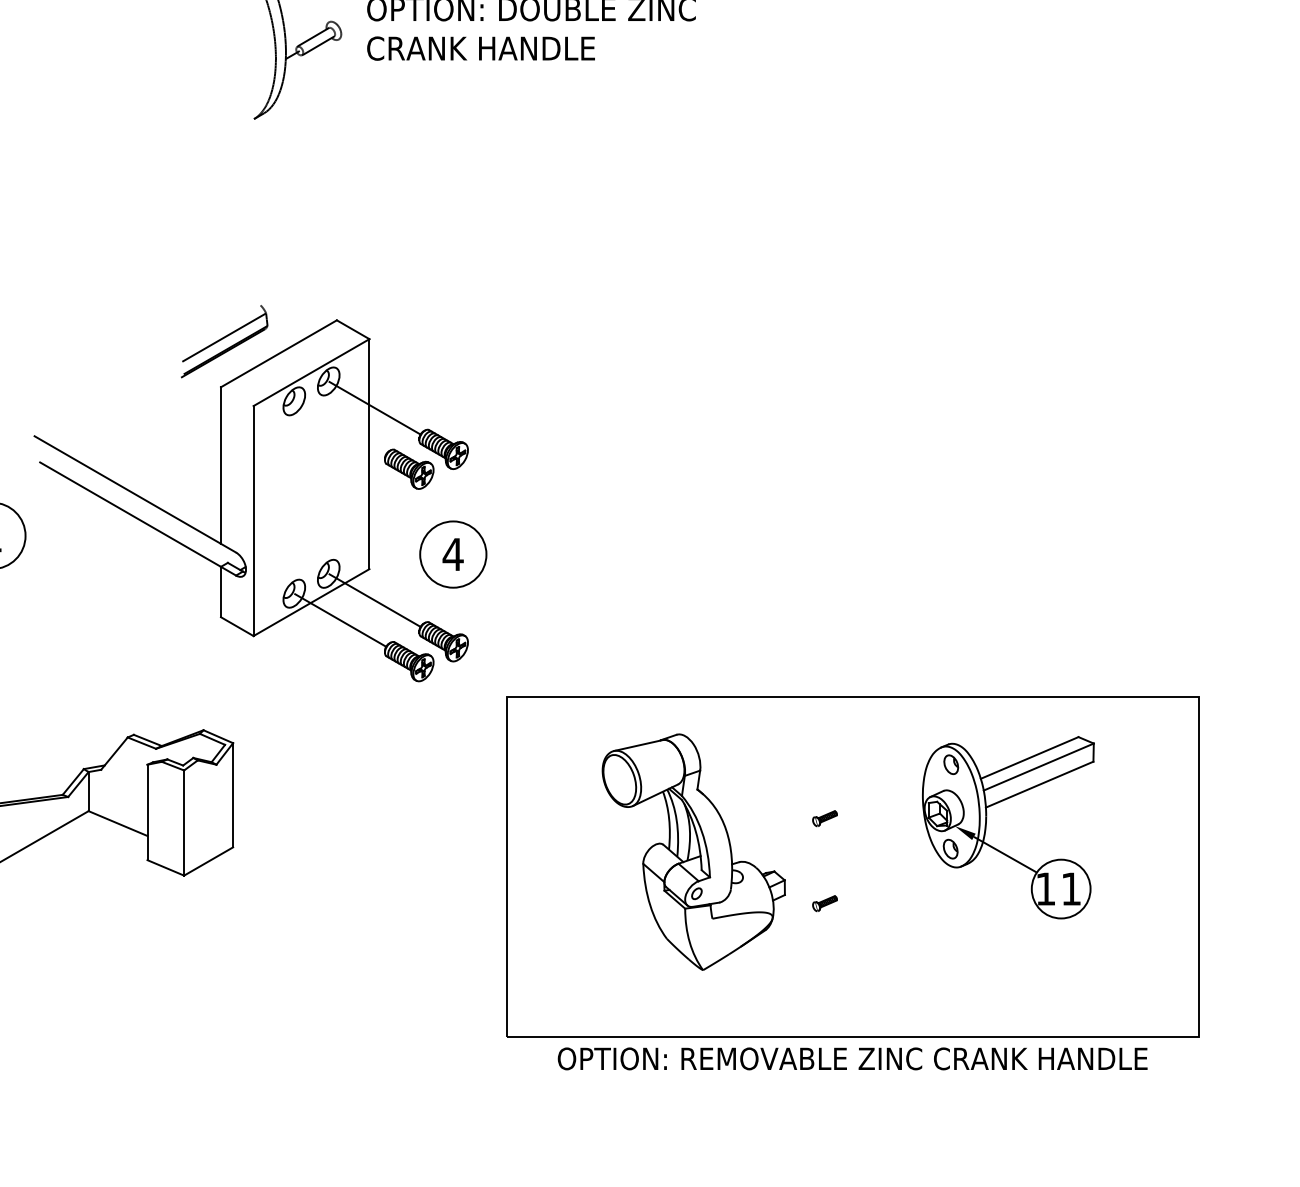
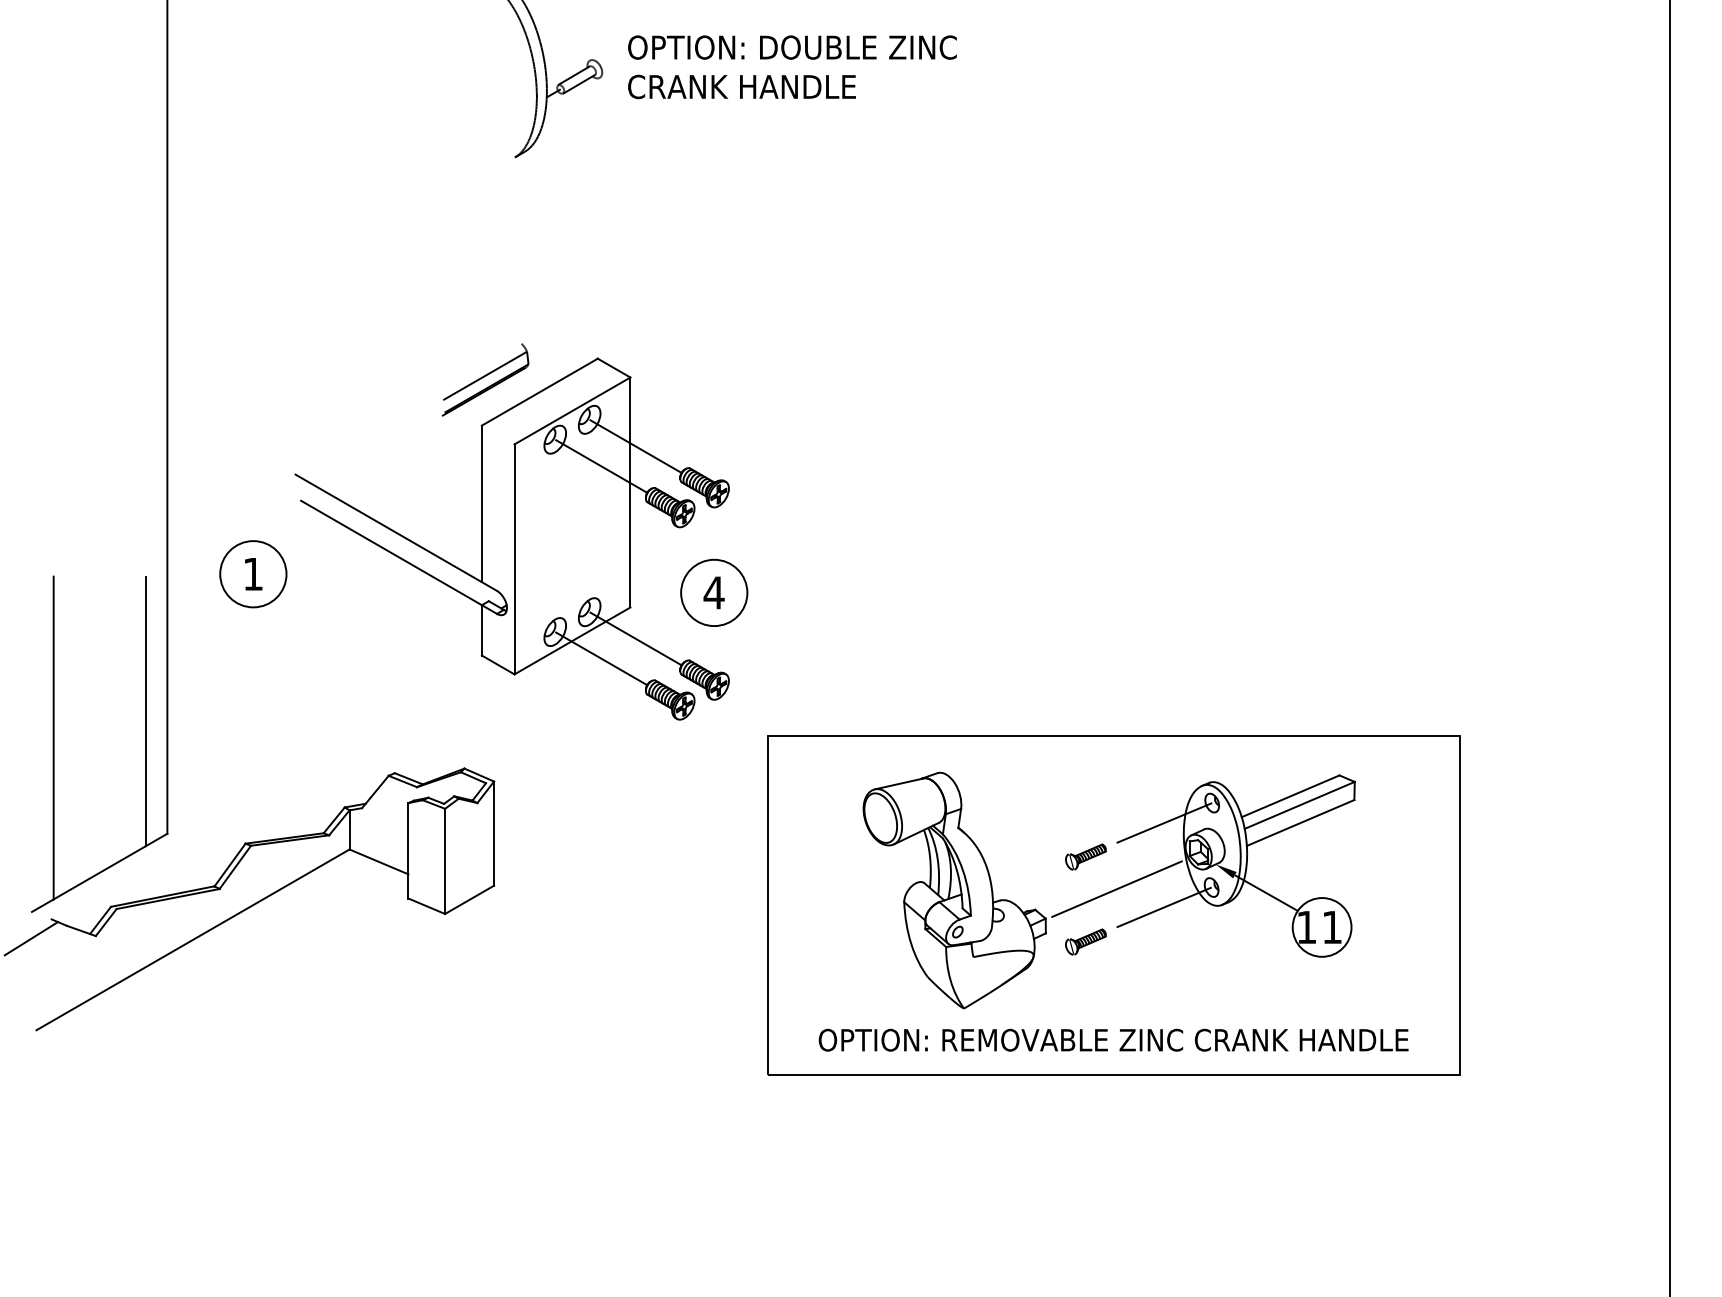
line: (340, 427) -> (601, 465), added
line: (903, 785) -> (1164, 823), added
part: (824, 818) -> (1085, 856), size x1.67
line: (855, 851) -> (1116, 889), added
line: (902, 869) -> (1163, 907), added
part: (824, 903) -> (1085, 941), size x1.67
text: (852, 1058) -> (1113, 1039), moved

